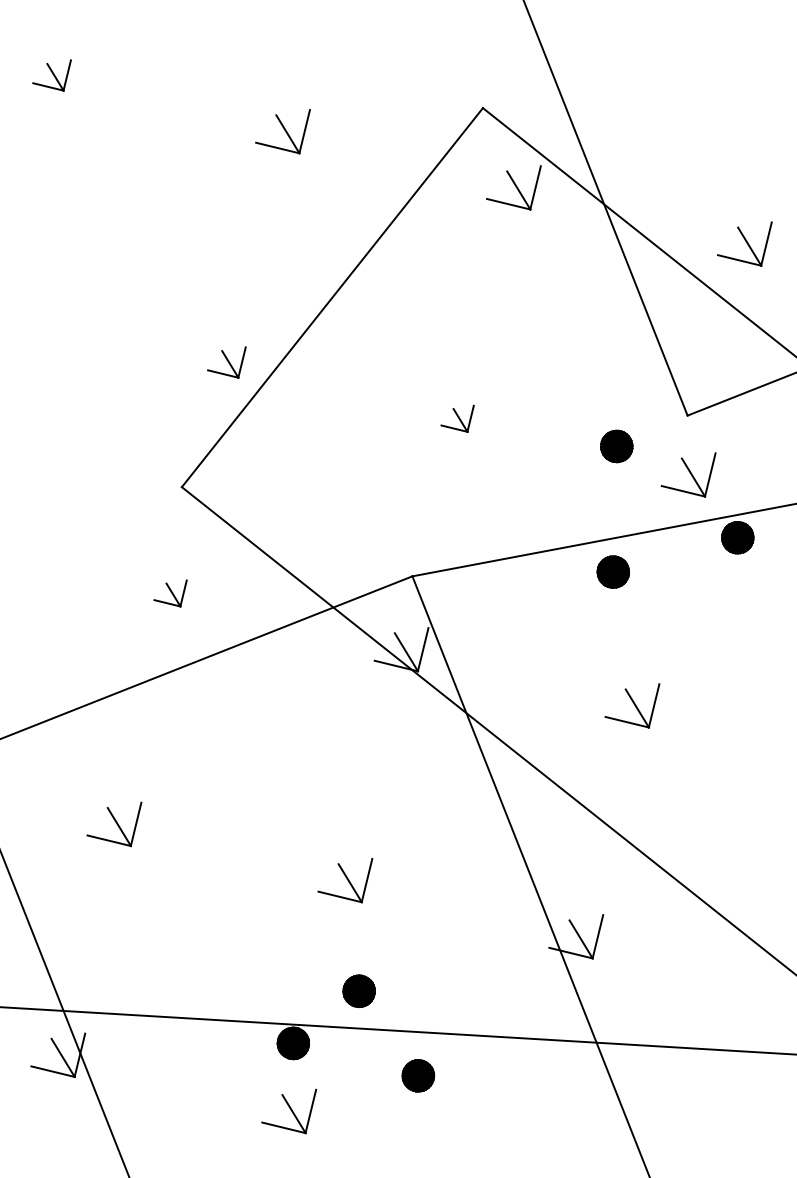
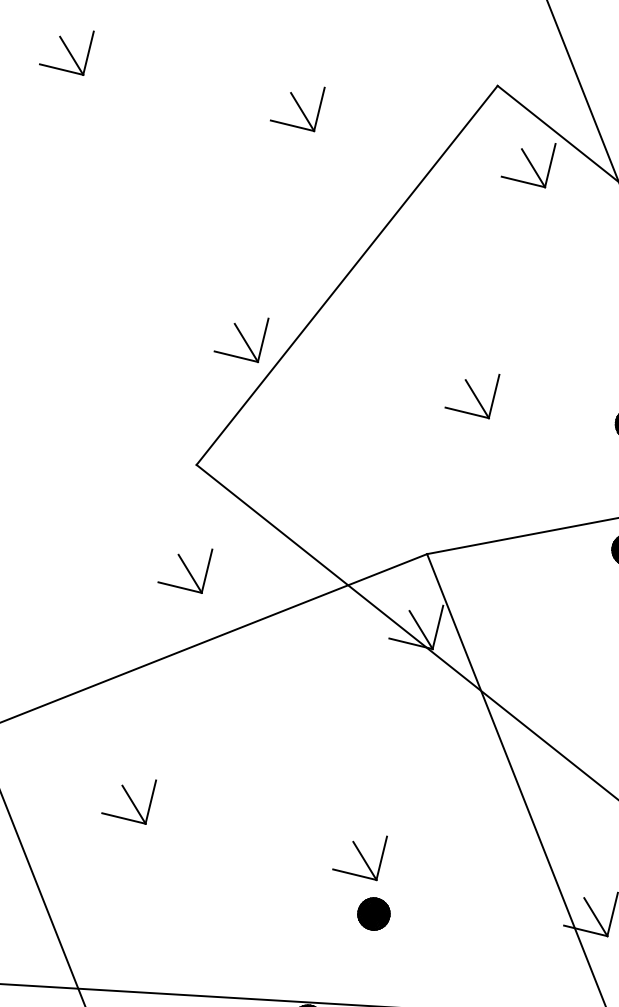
part: (51, 75) -> (66, 53), size x1.43
part: (226, 362) -> (241, 340), size x1.43
part: (457, 418) -> (472, 396), size x1.67
part: (170, 593) -> (185, 571), size x1.67
part: (358, 990) -> (373, 913), moved

